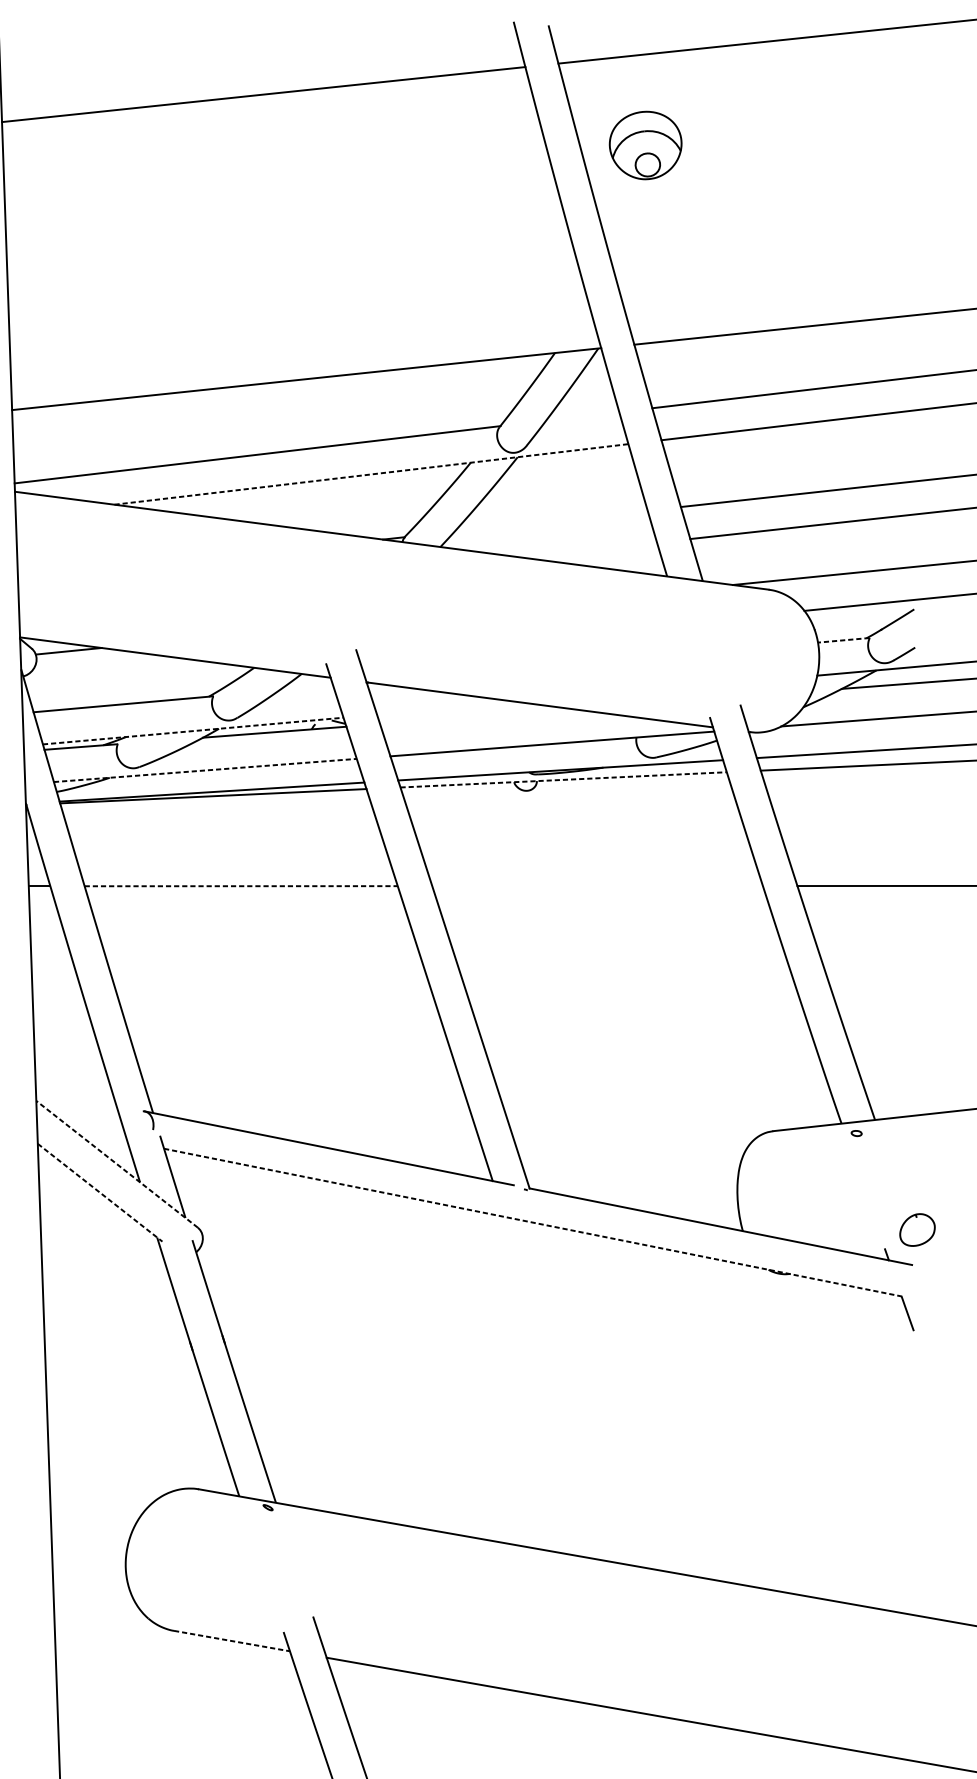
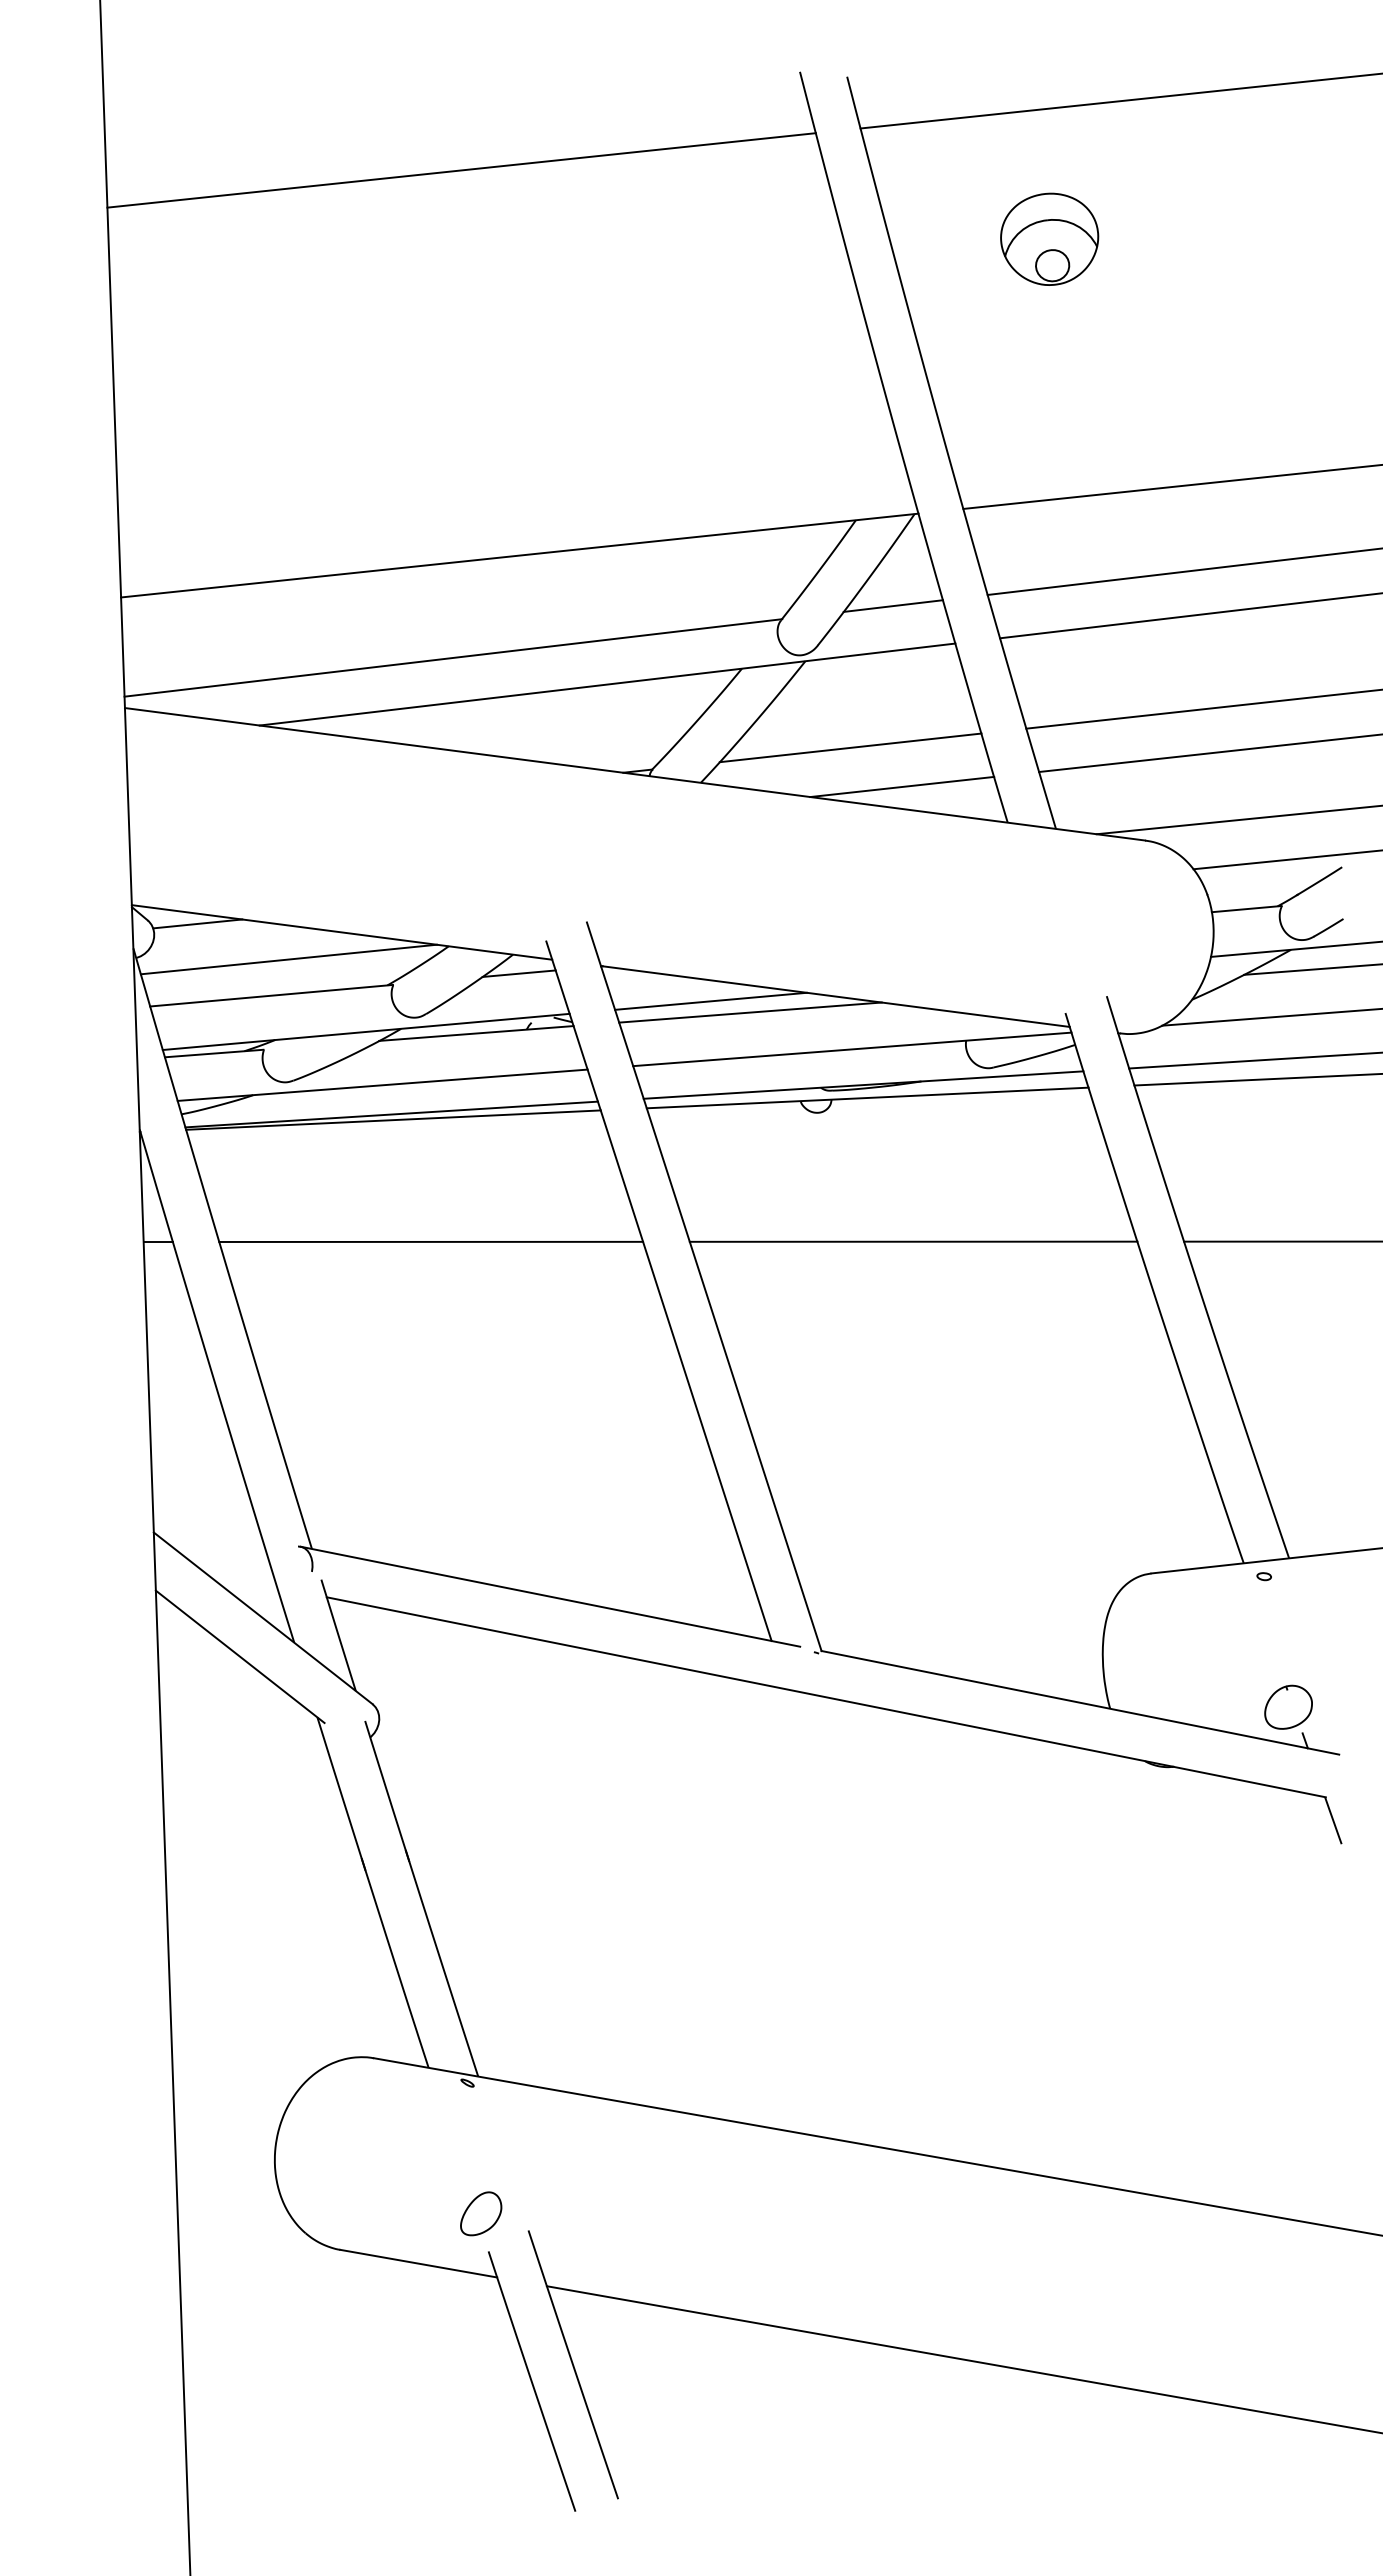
part: (645, 144) -> (1049, 238), moved
line: (582, 416) -> (892, 605), added
line: (372, 474) -> (608, 684), dashed -> solid
line: (551, 520) -> (850, 747), added
line: (589, 549) -> (902, 786), added
line: (843, 640) -> (1246, 909), dashed -> solid
line: (135, 677) -> (288, 959), added
line: (305, 687) -> (518, 973), added
line: (447, 707) -> (710, 1000), added
line: (477, 716) -> (750, 1012), added
line: (193, 730) -> (366, 1031), dashed -> solid
line: (205, 770) -> (382, 1085), dashed -> solid
line: (564, 779) -> (868, 1097), dashed -> solid
line: (241, 885) -> (431, 1241), dashed -> solid
line: (597, 885) -> (913, 1241), added
line: (117, 1164) -> (263, 1618), dashed -> solid
line: (100, 1193) -> (240, 1657), dashed -> solid
line: (533, 1222) -> (826, 1697), dashed -> solid
part: (917, 1229) -> (1288, 1706), moved
part: (278, 1604) -> (481, 2213), added
line: (231, 1640) -> (418, 2263), dashed -> solid

